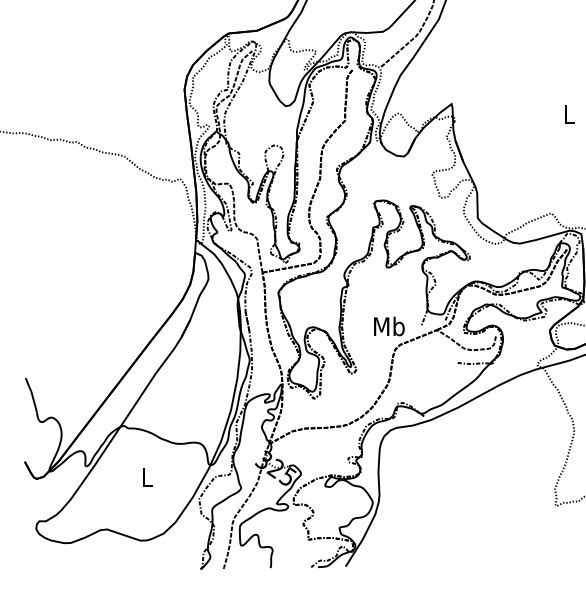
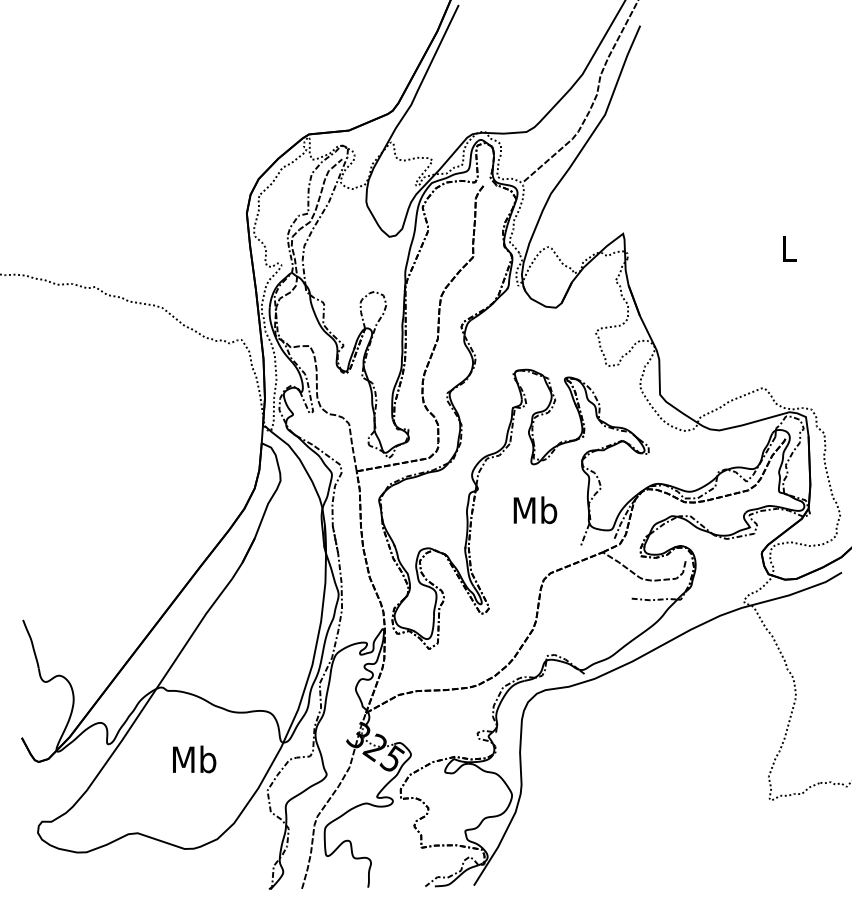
text: (389, 325) -> (535, 509), moved
text: (147, 477) -> (194, 759), L -> Mb

